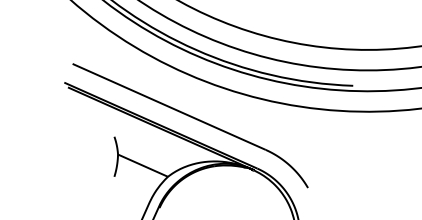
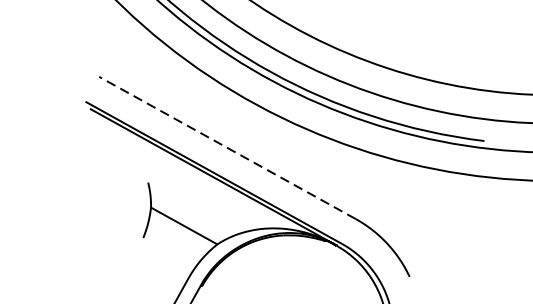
line: (169, 106) -> (227, 147), solid -> dashed

